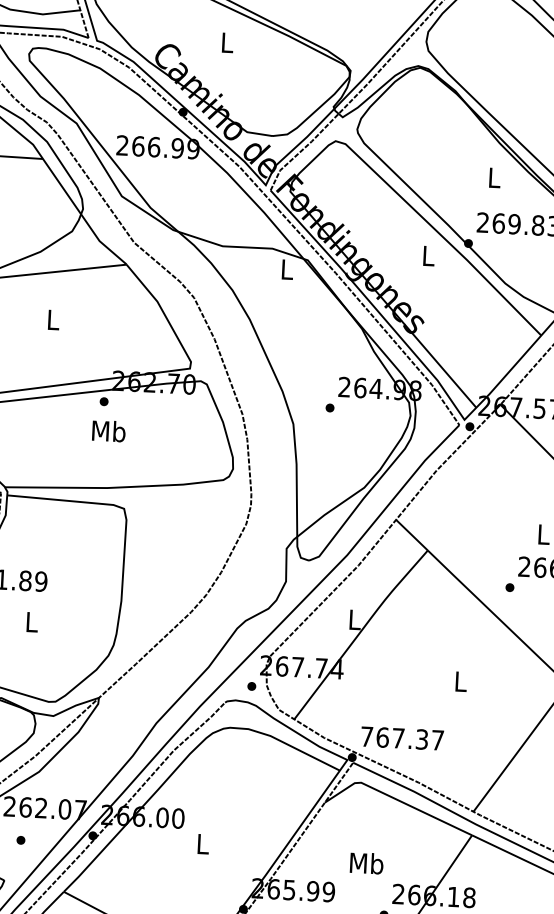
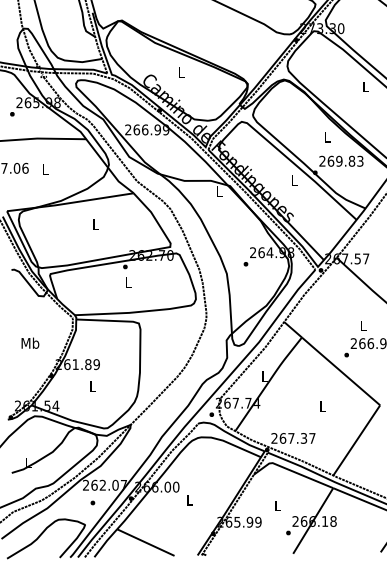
text: (108, 431) -> (128, 282), Mb -> L
text: (366, 736) -> (274, 438), 767.37 -> 267.37
text: (366, 862) -> (277, 505), Mb -> L

